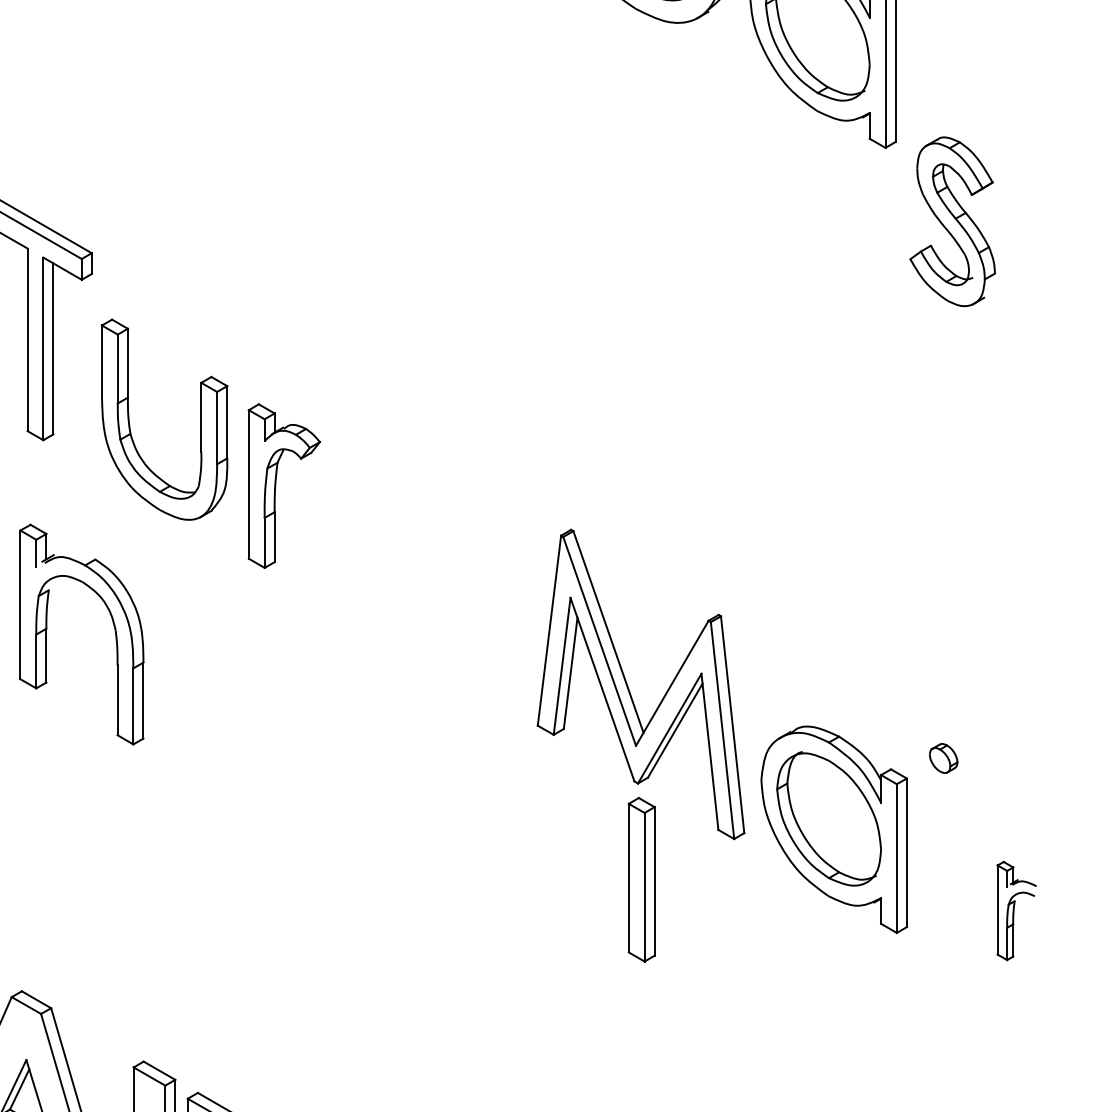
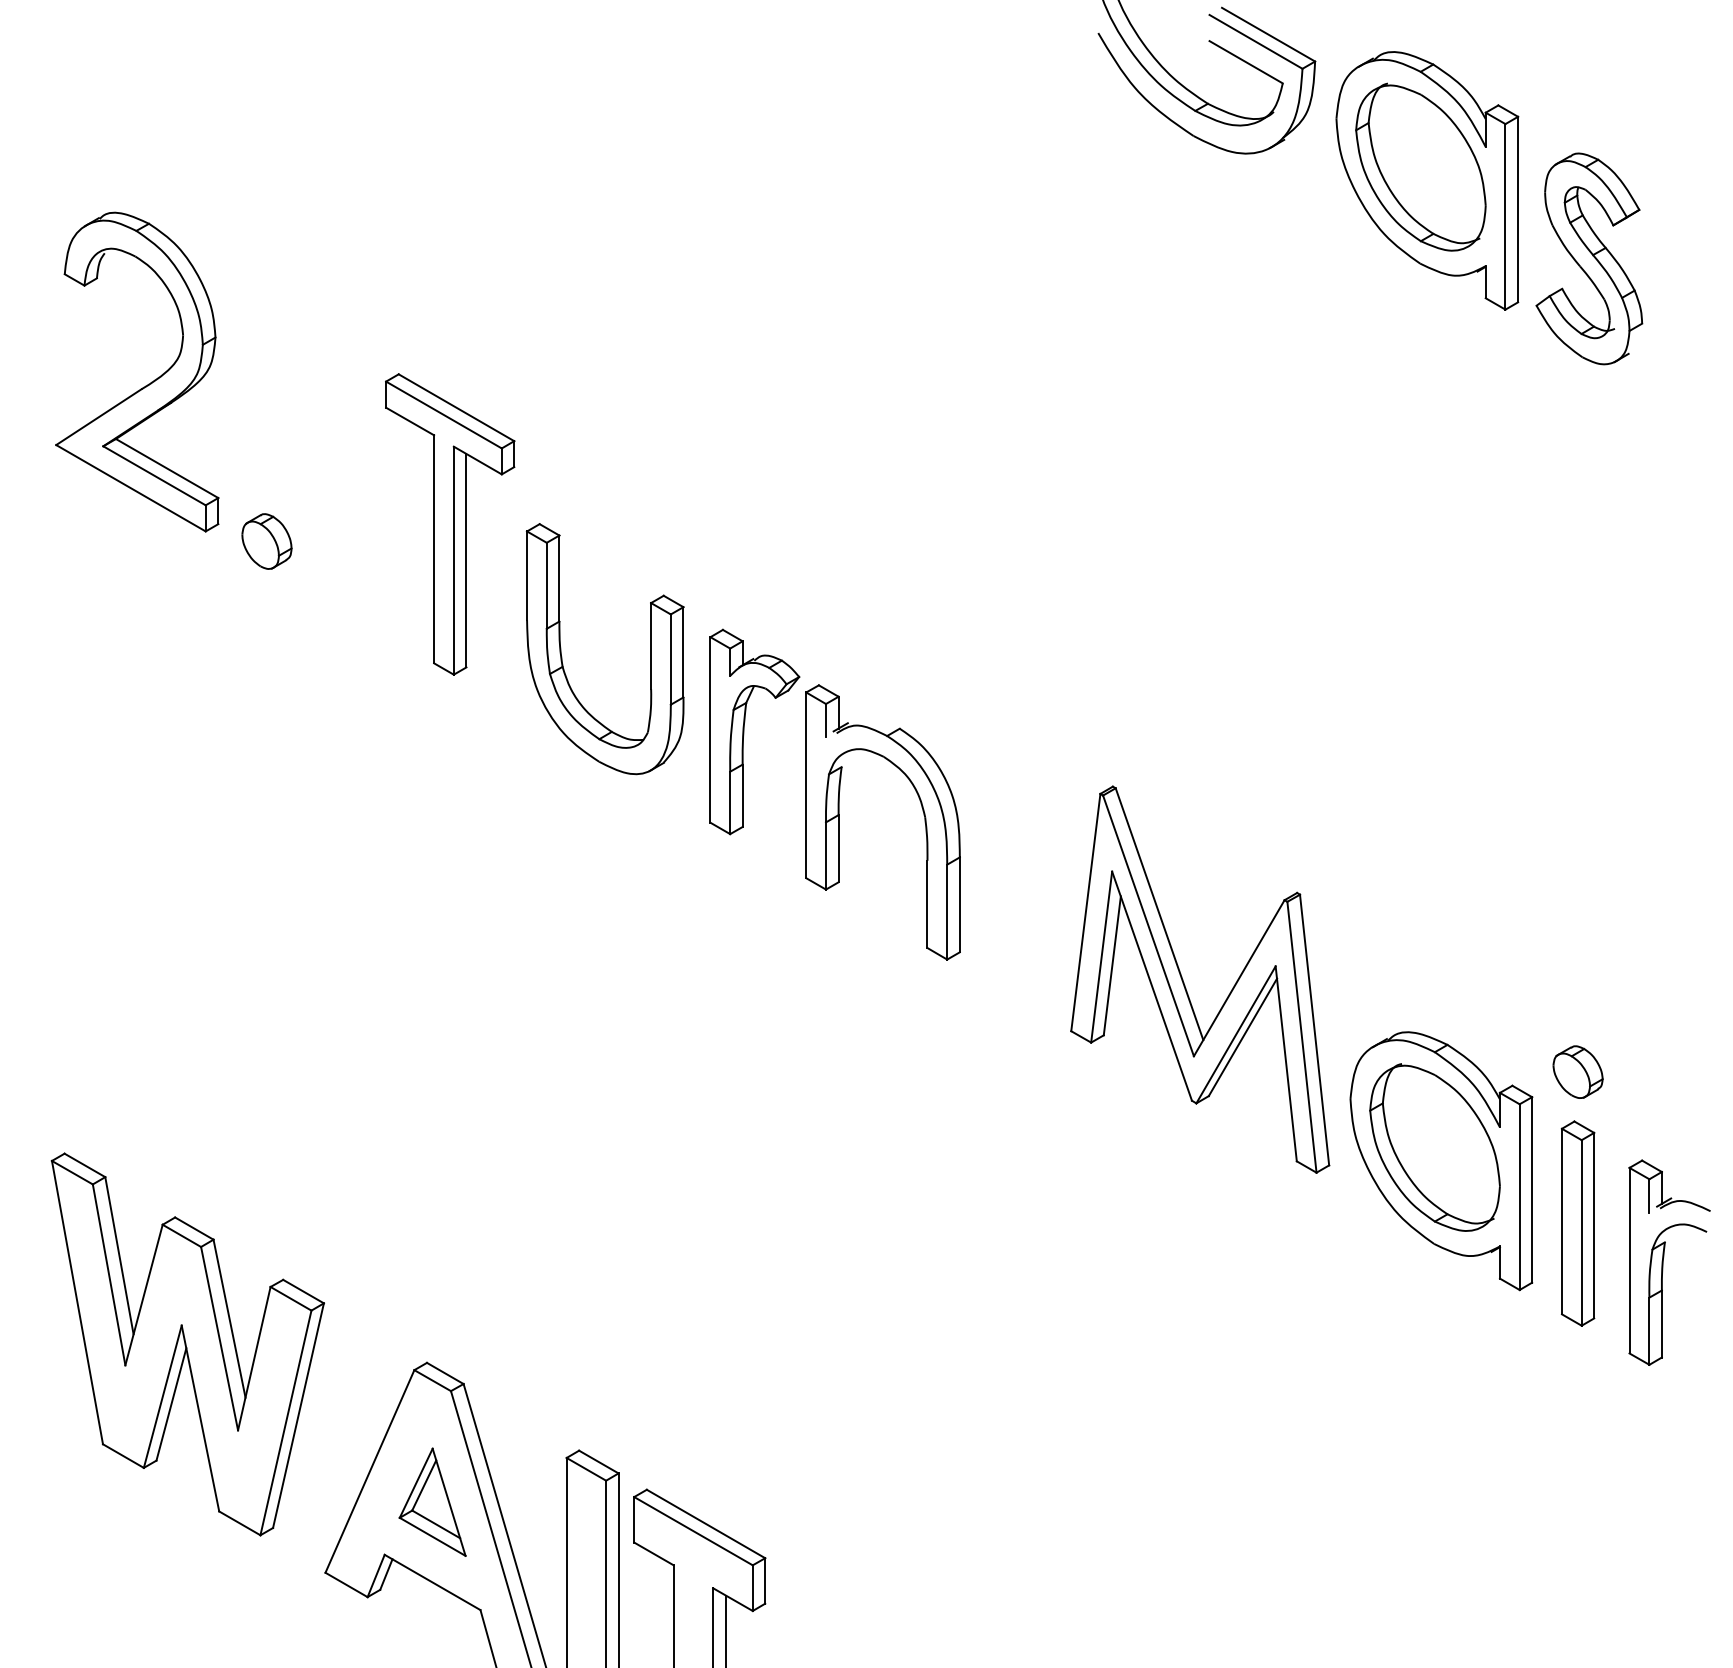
part: (952, 221) -> (1589, 258), moved
part: (113, 625) -> (922, 811), moved
part: (943, 757) -> (1577, 1071), size x1.43
part: (641, 879) -> (1577, 1223), moved
part: (1016, 910) -> (1669, 1262), size x1.67

